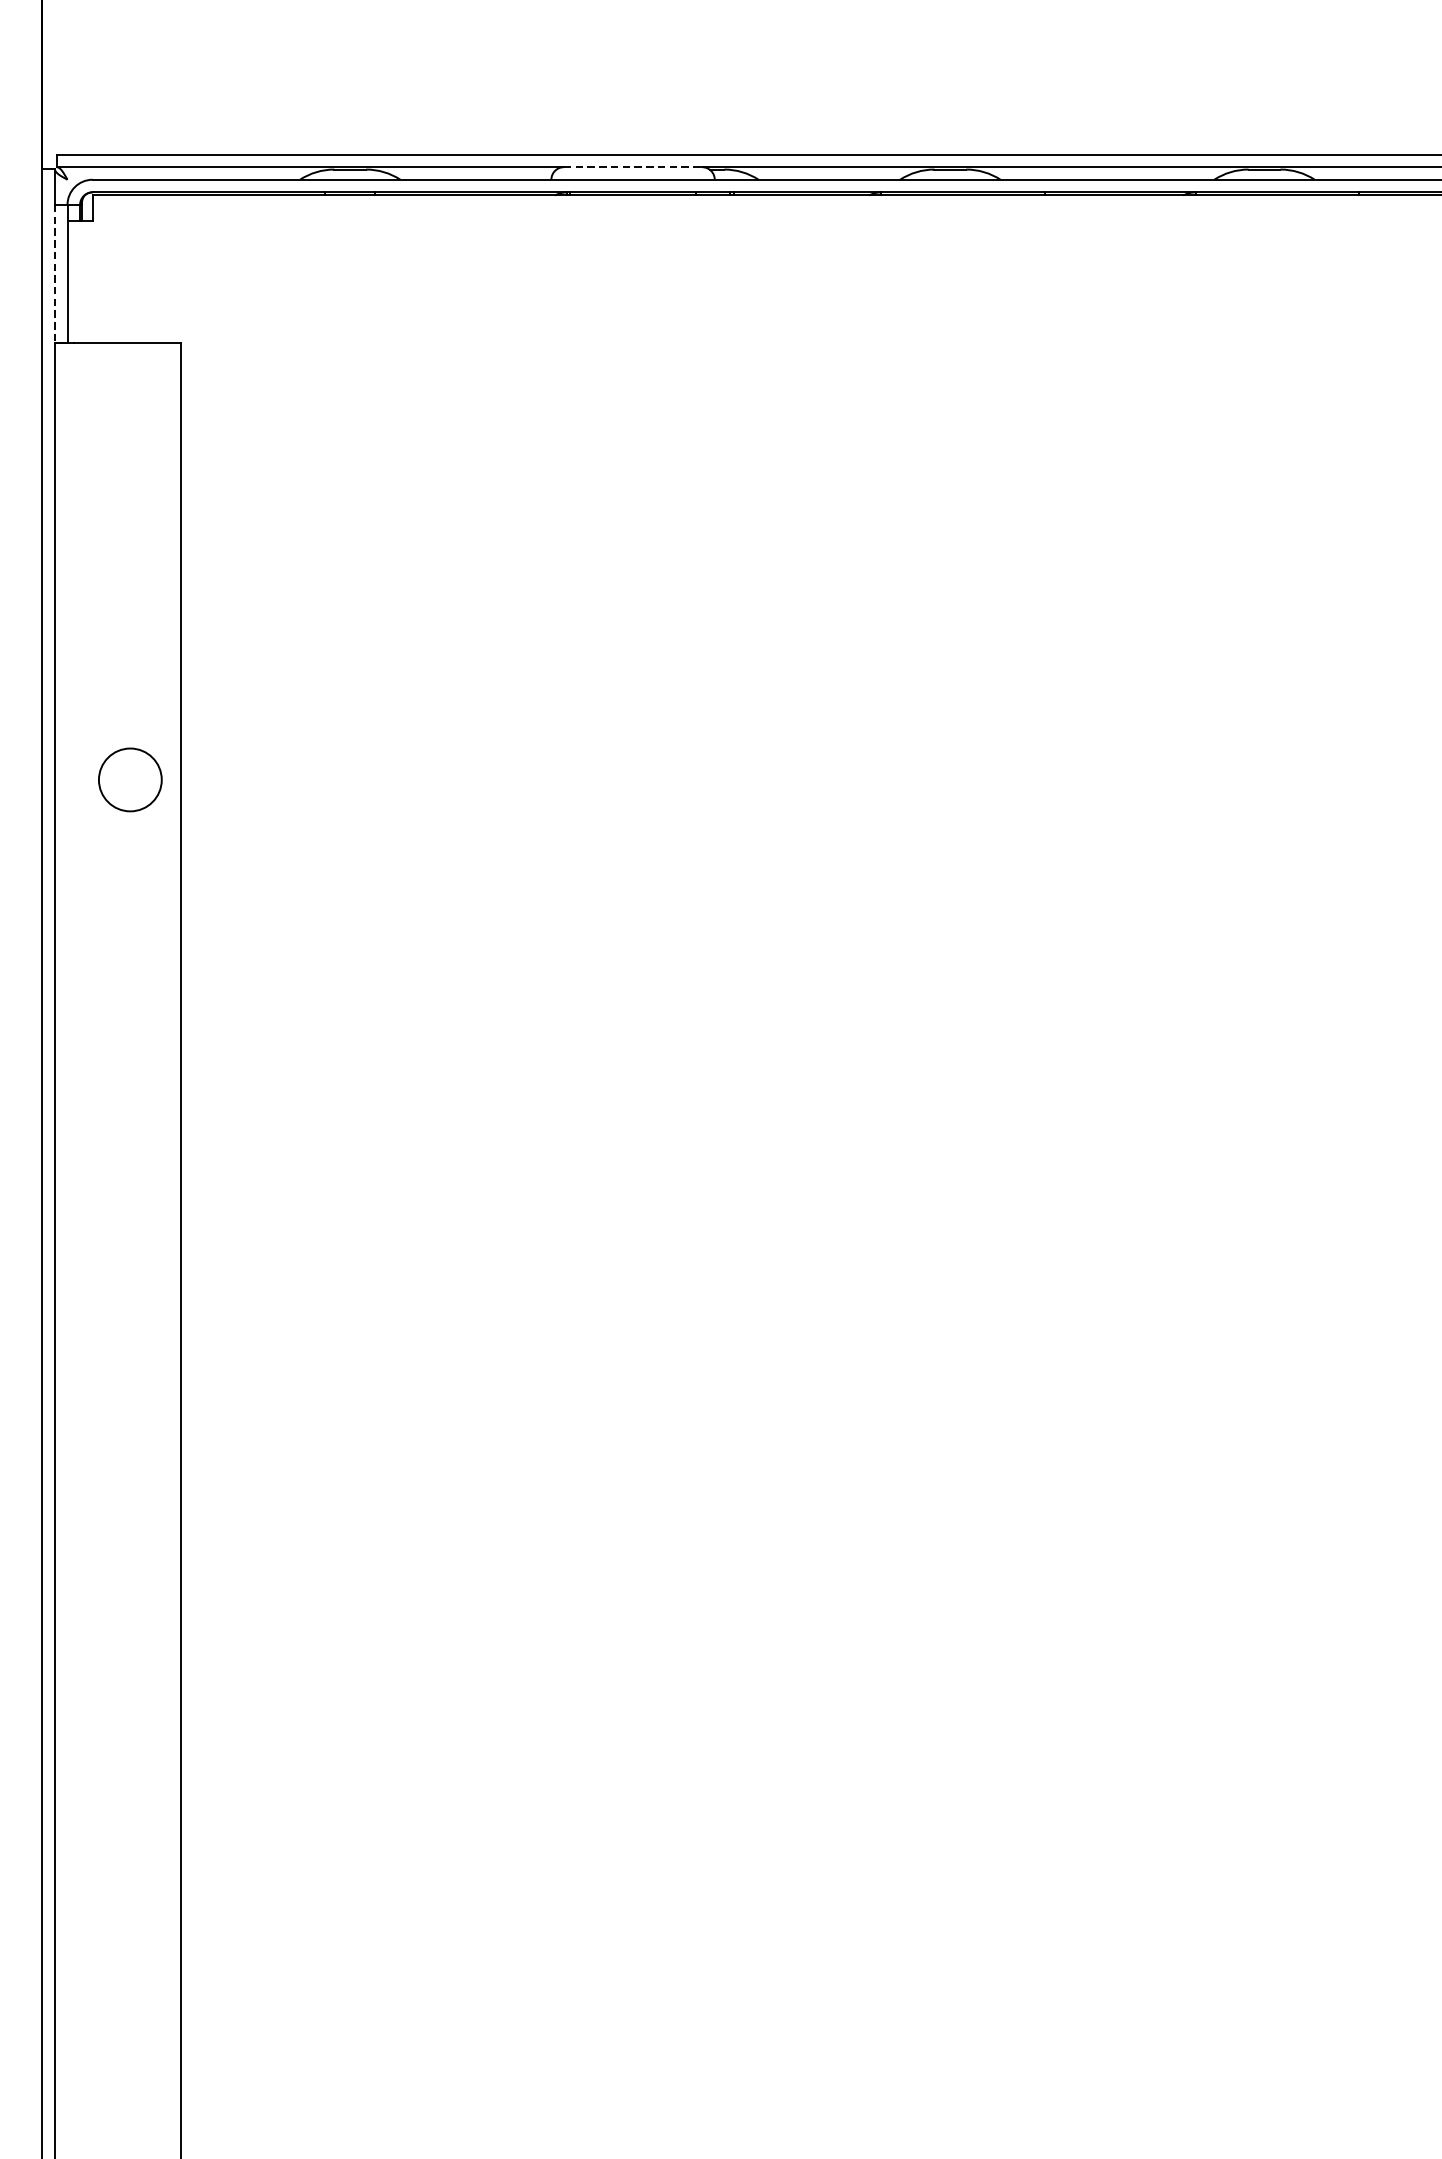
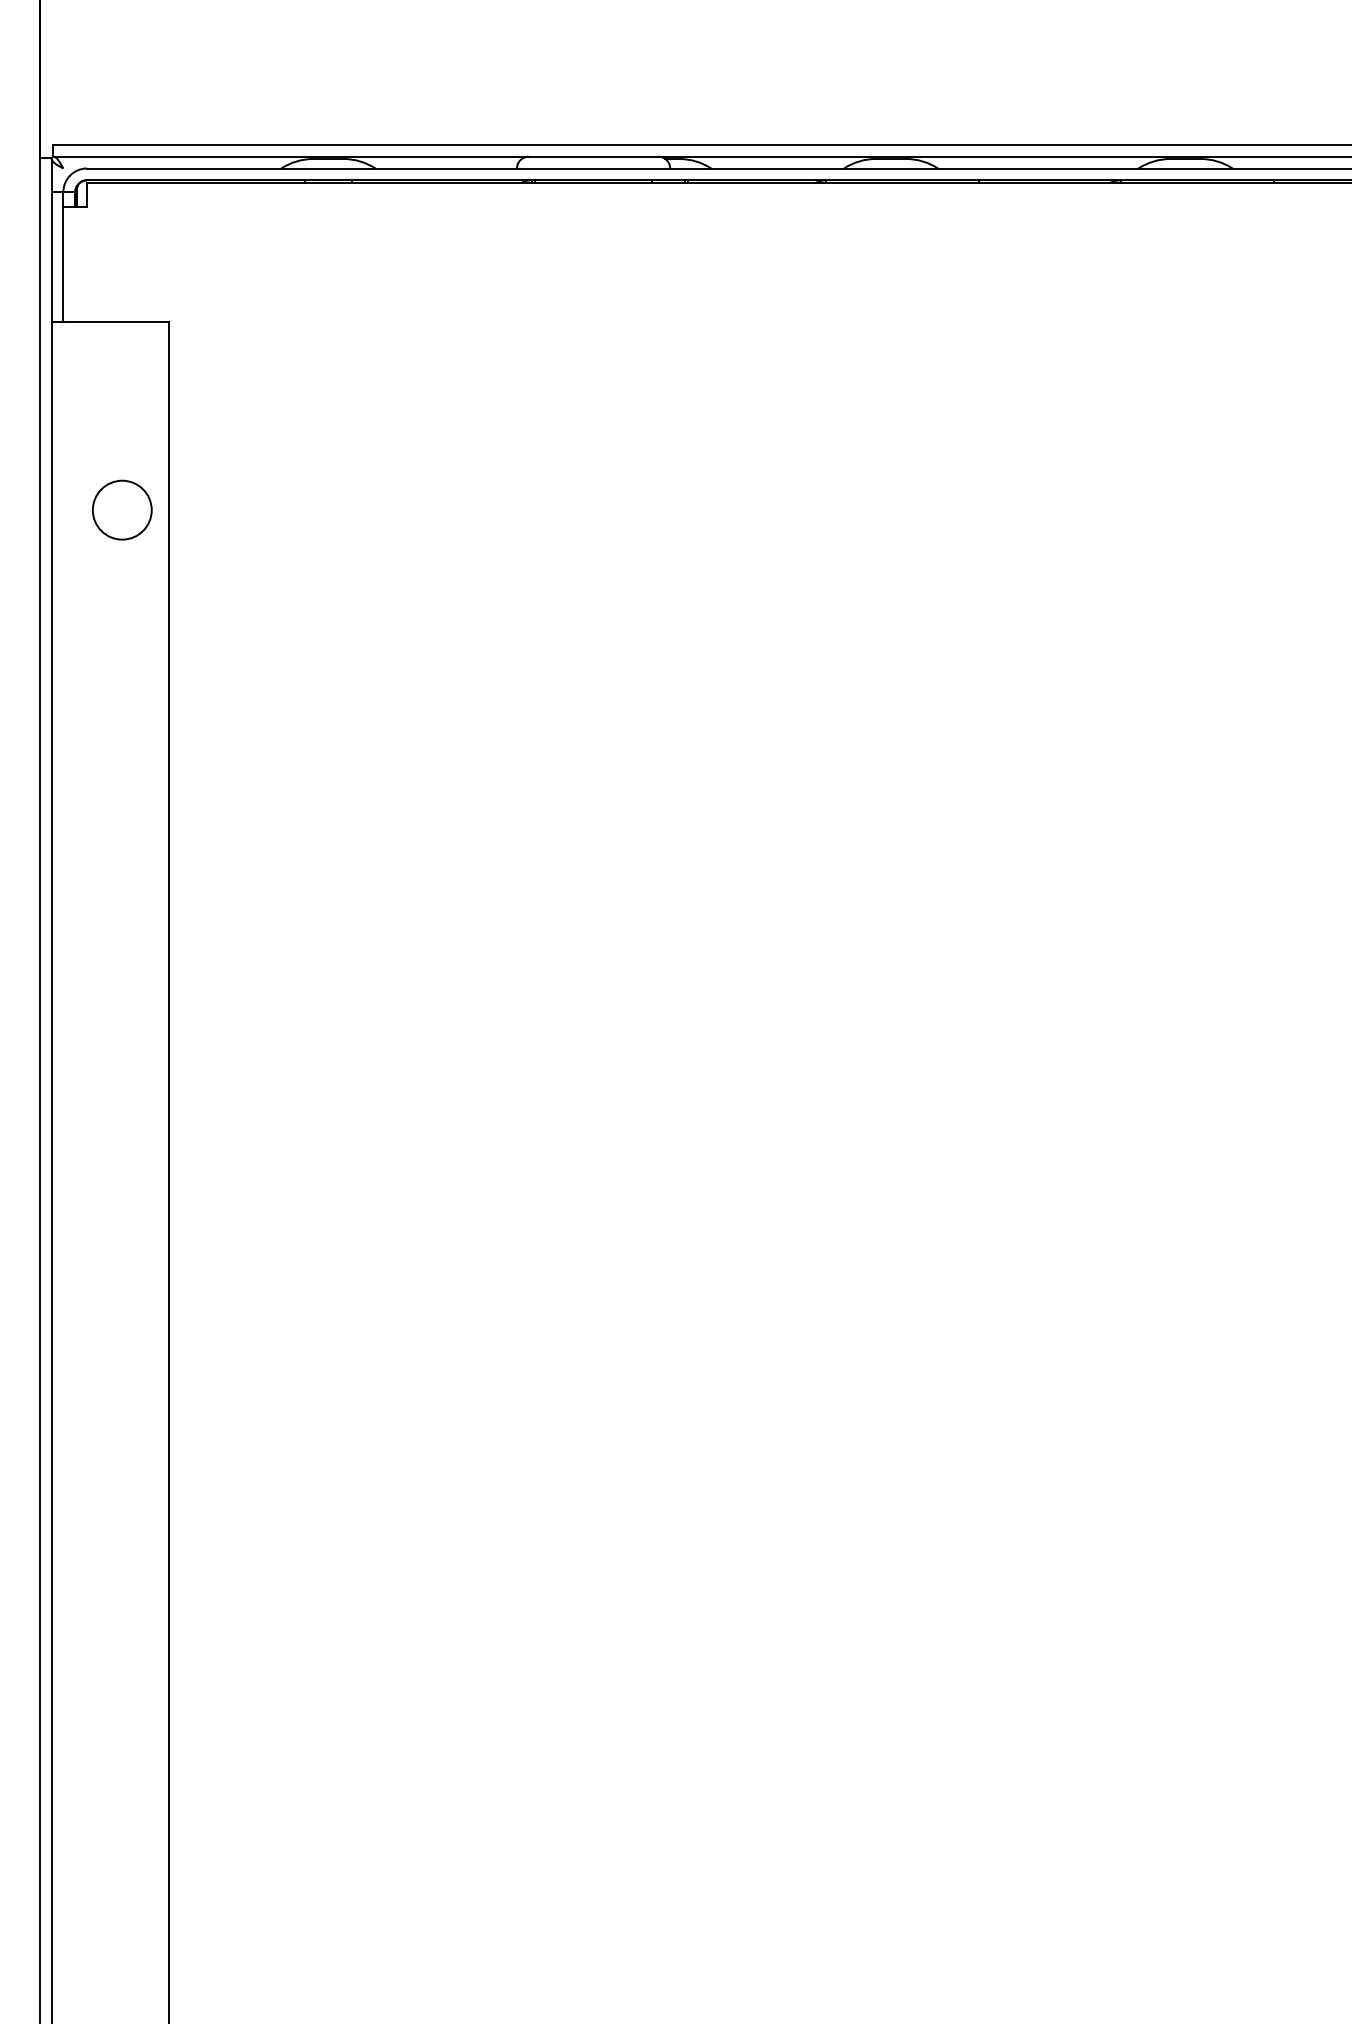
line: (632, 166) -> (593, 156), dashed -> solid
line: (54, 273) -> (51, 256), dashed -> solid
circle: (130, 779) -> (122, 509), moved

